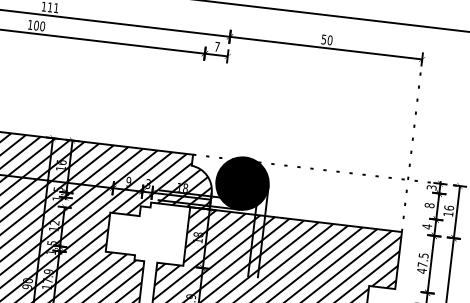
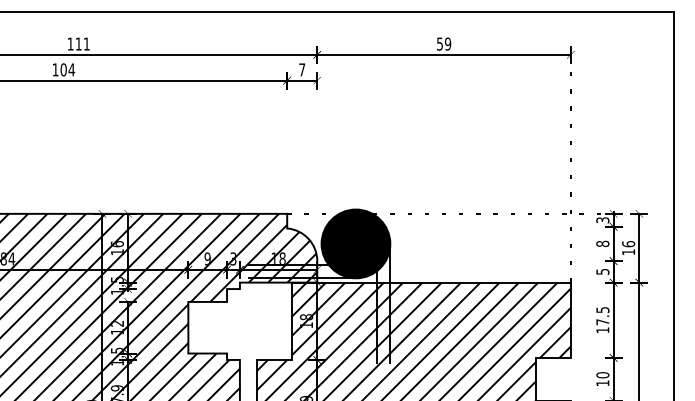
text: (42, 26) -> (71, 69), 100 -> 104
text: (329, 40) -> (447, 44), 50 -> 59
text: (426, 226) -> (602, 271), 4 -> 5
text: (421, 271) -> (602, 330), 47.5 -> 17.5

